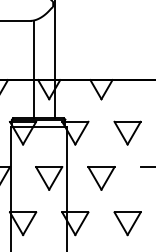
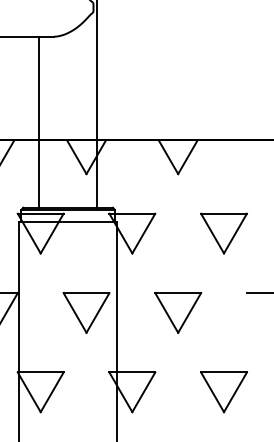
line: (34, 69) -> (39, 121), moved

